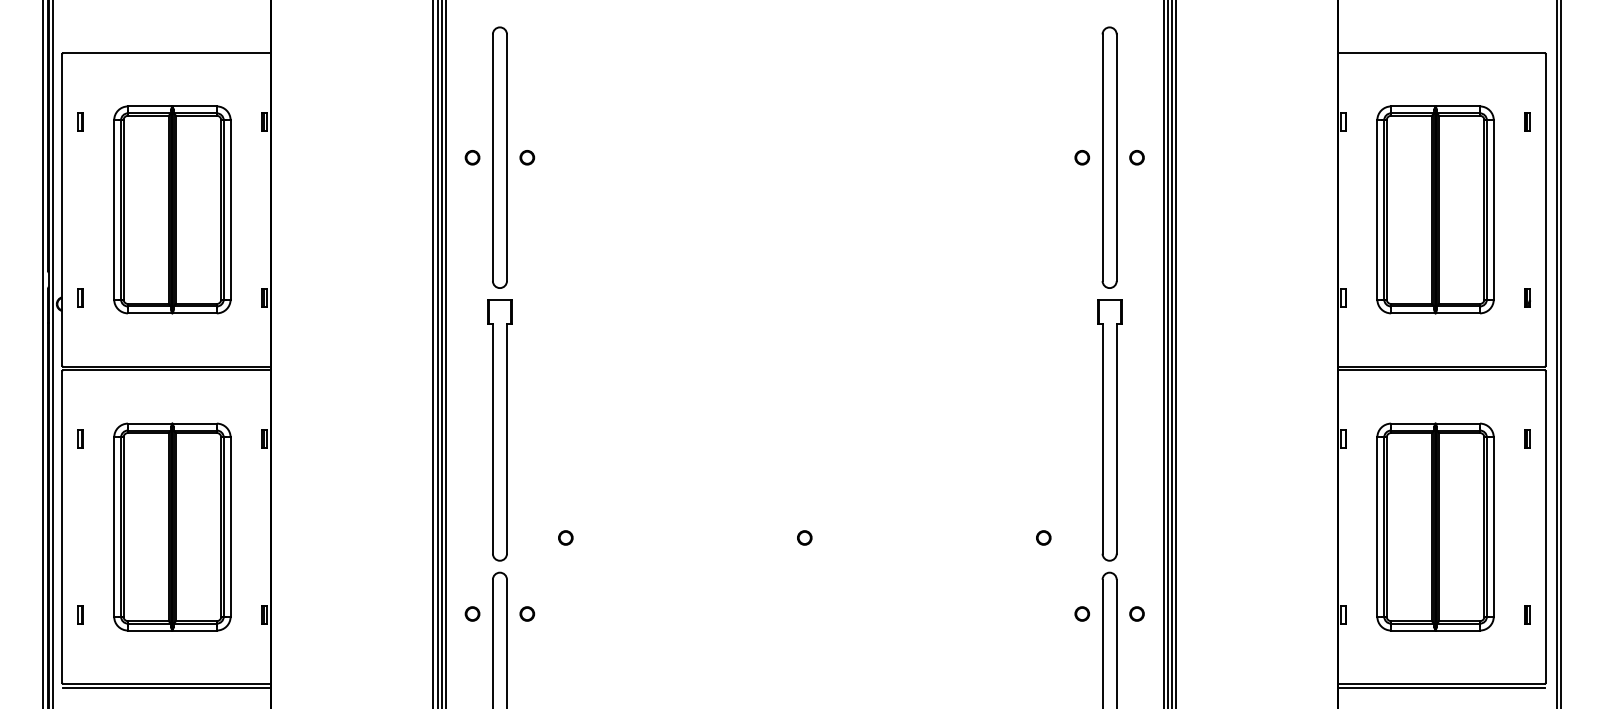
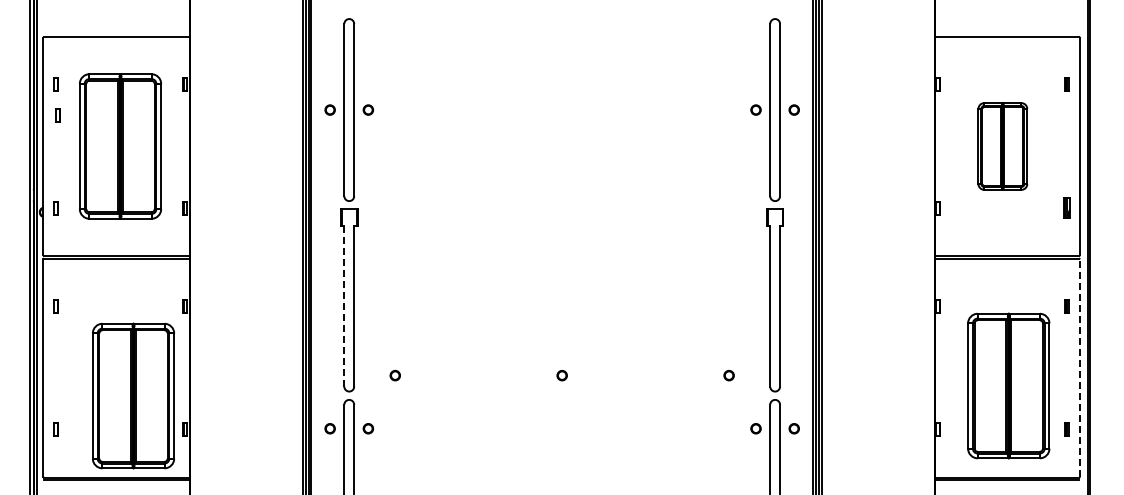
part: (82, 165) -> (57, 115), added
part: (1435, 209) -> (1002, 146), size x0.6
part: (1526, 298) -> (1066, 208), size x1.6
line: (493, 438) -> (344, 306), solid -> dashed
part: (172, 526) -> (133, 395), moved
part: (1435, 526) -> (1008, 385), moved
line: (1545, 527) -> (1079, 368), solid -> dashed

